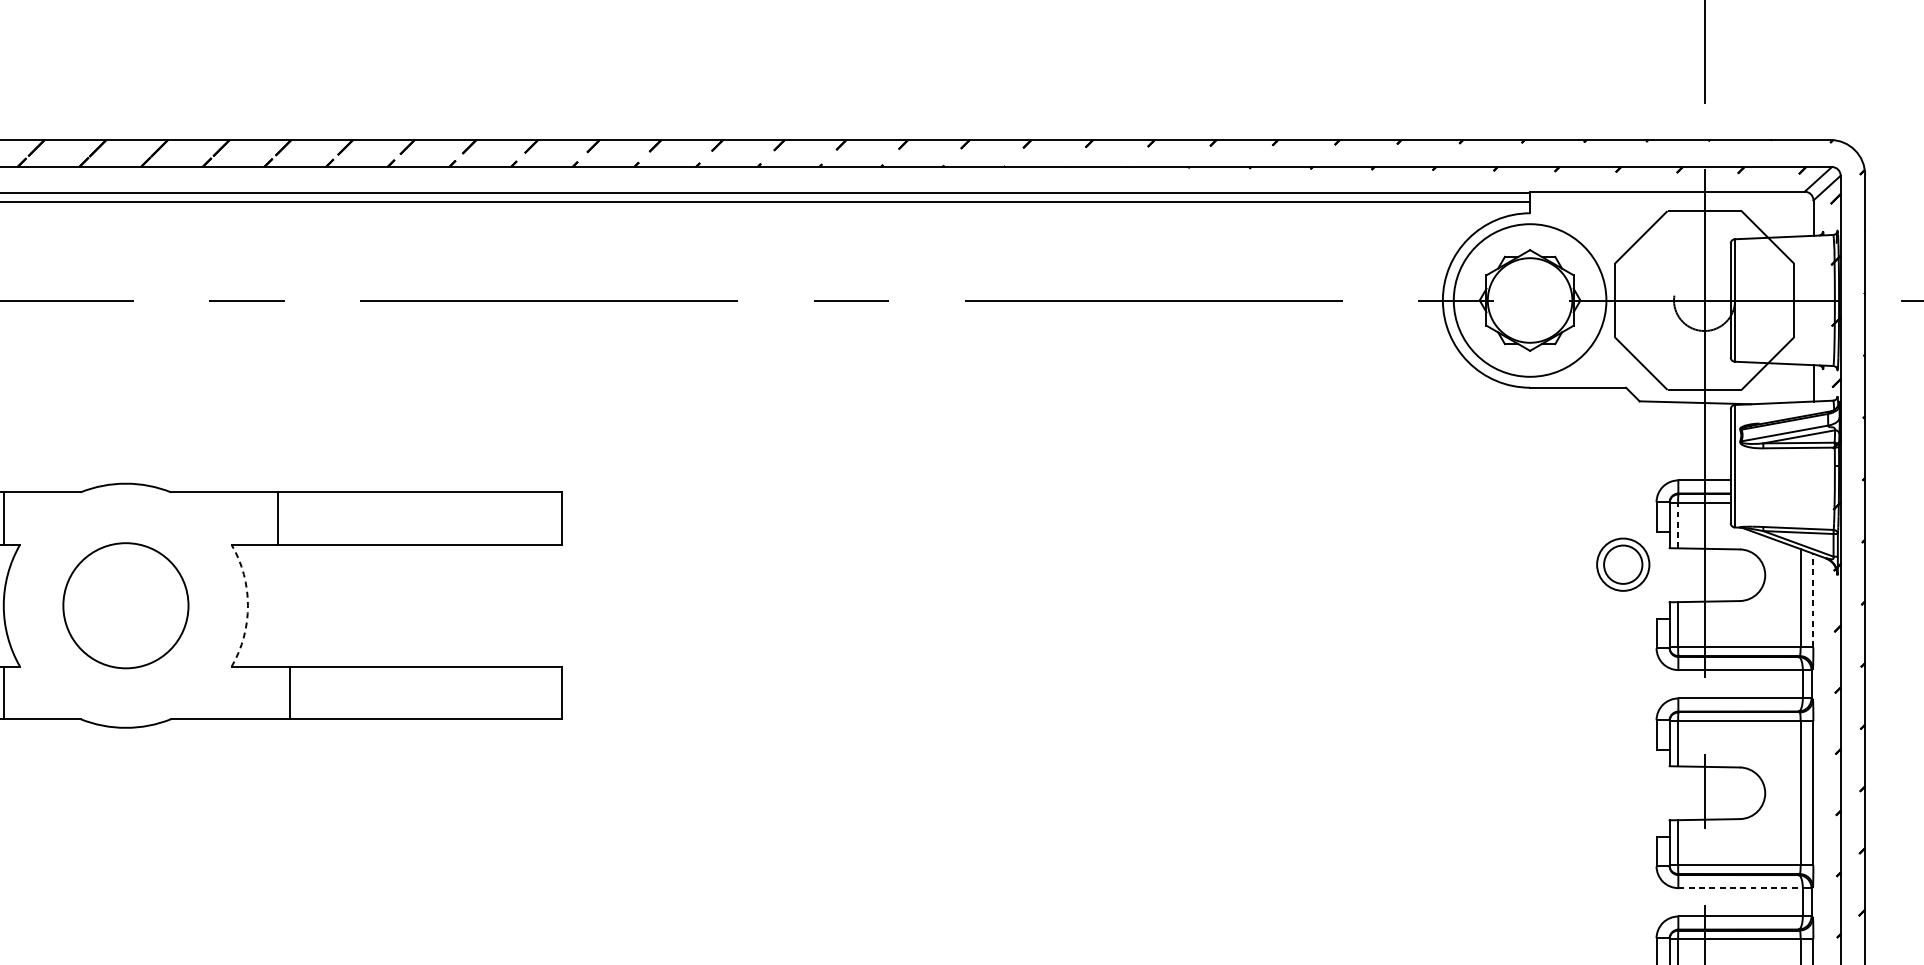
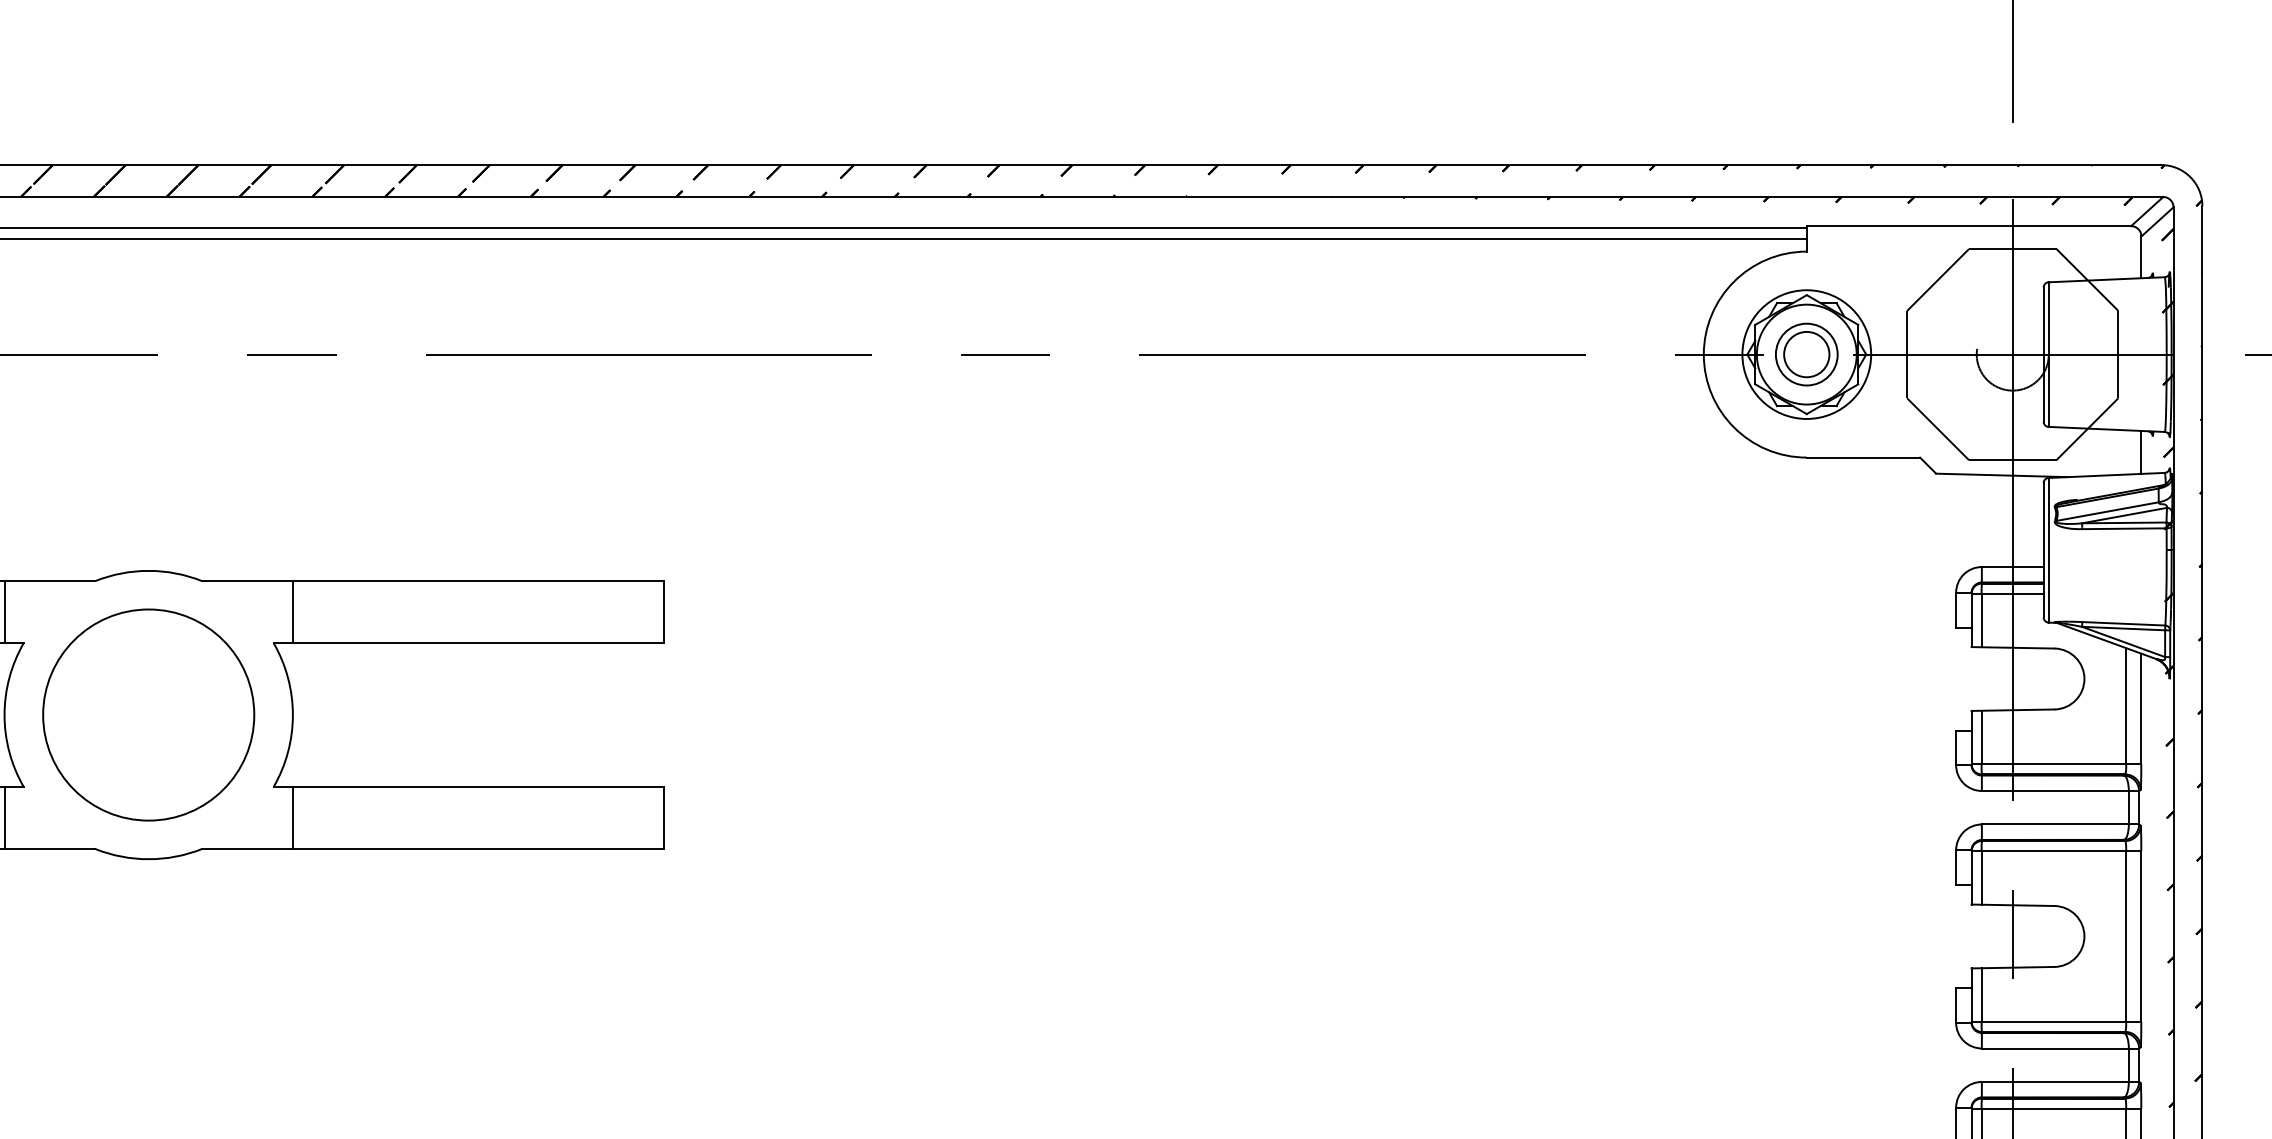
circle: (1529, 300) -> (1806, 354), size x0.71
line: (278, 518) -> (292, 611), moved
line: (1678, 525) -> (1981, 620), dashed -> solid
part: (1623, 564) -> (1806, 354), moved
line: (1813, 600) -> (2141, 708), dashed -> solid
circle: (125, 605) -> (148, 714), size x1.43
arc: (247, 606) -> (292, 715), dashed -> solid
line: (289, 692) -> (292, 817), moved
line: (1740, 888) -> (2055, 1048), dashed -> solid

